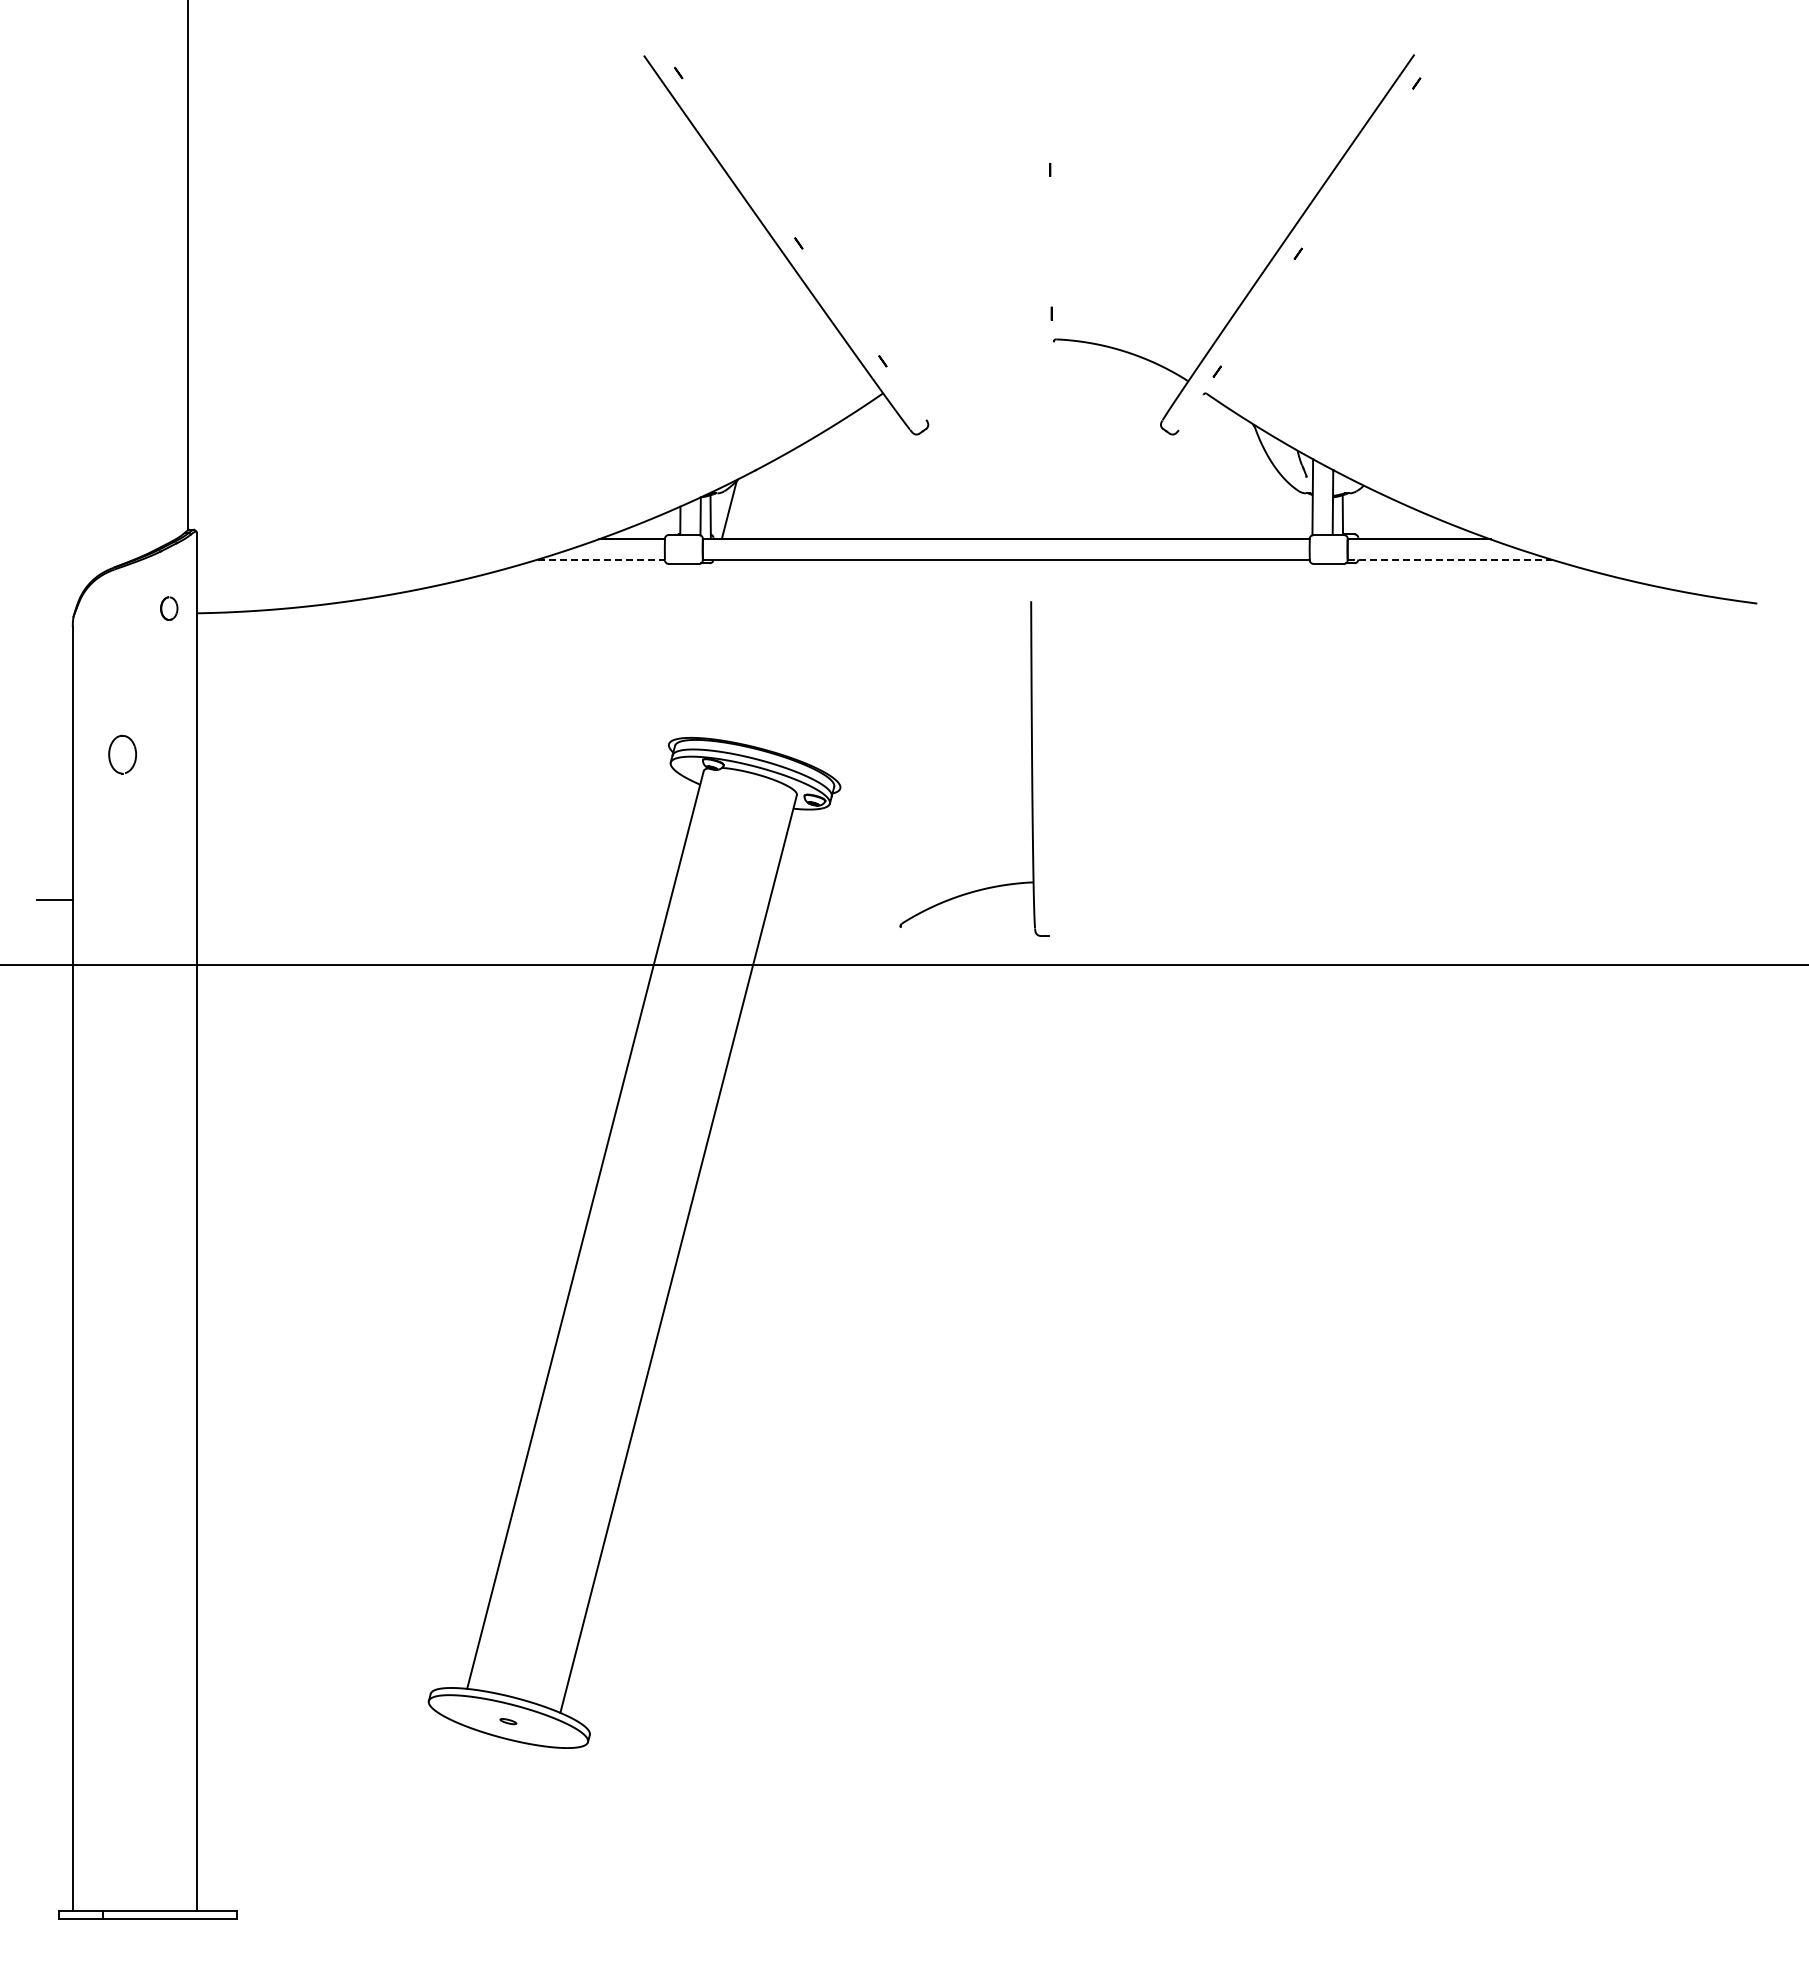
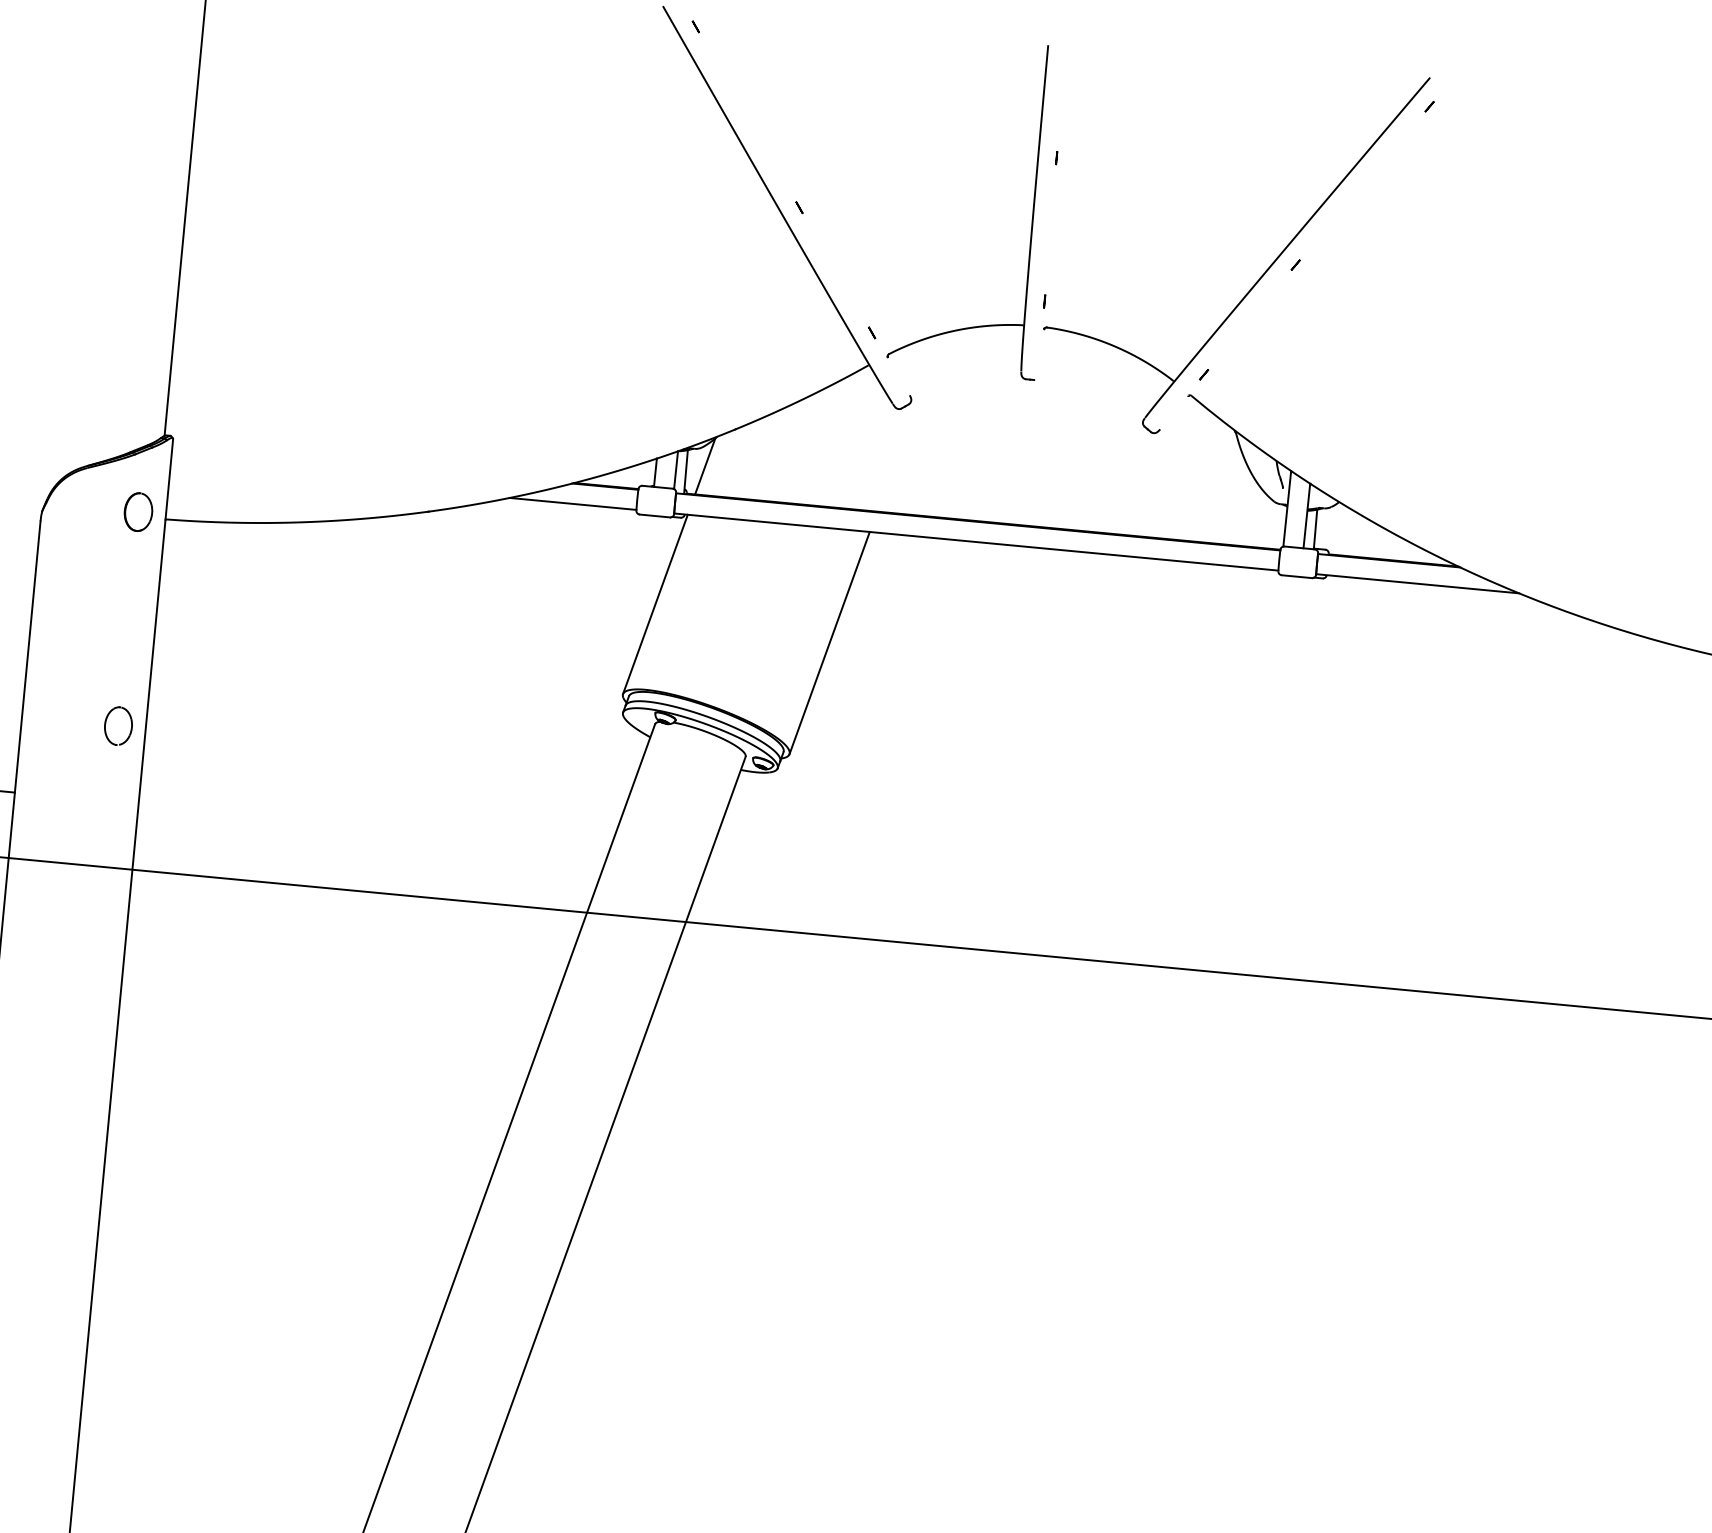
line: (601, 559) -> (573, 503), dashed -> solid
line: (1449, 559) -> (1417, 583), dashed -> solid
part: (168, 608) -> (137, 511), size x1.67
line: (692, 651) -> (655, 603), added
line: (869, 673) -> (829, 642), added
part: (110, 754) -> (106, 724), moved
part: (1031, 768) -> (1032, 211), moved

